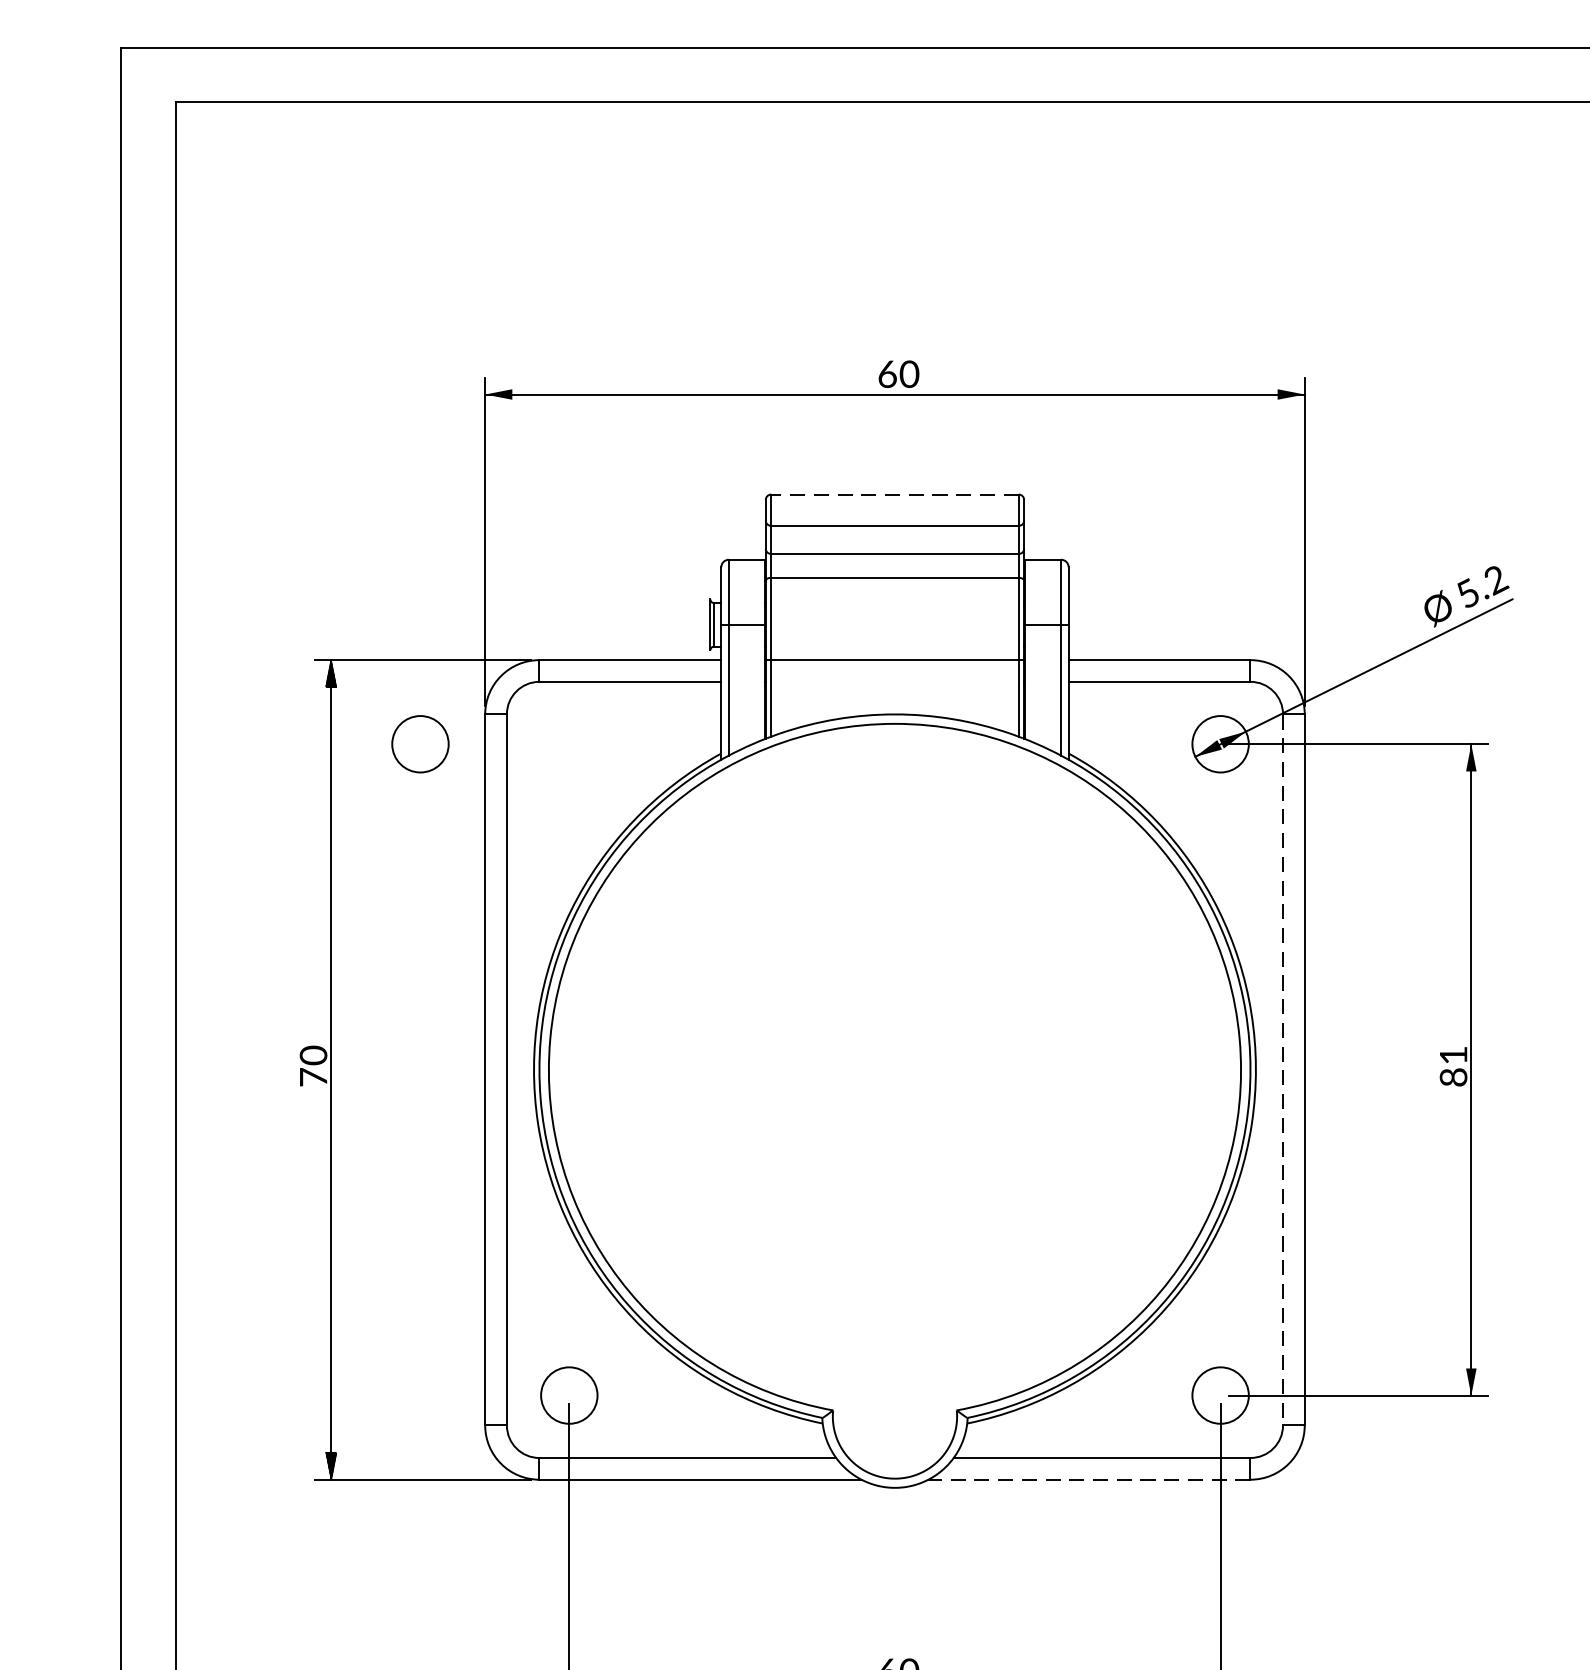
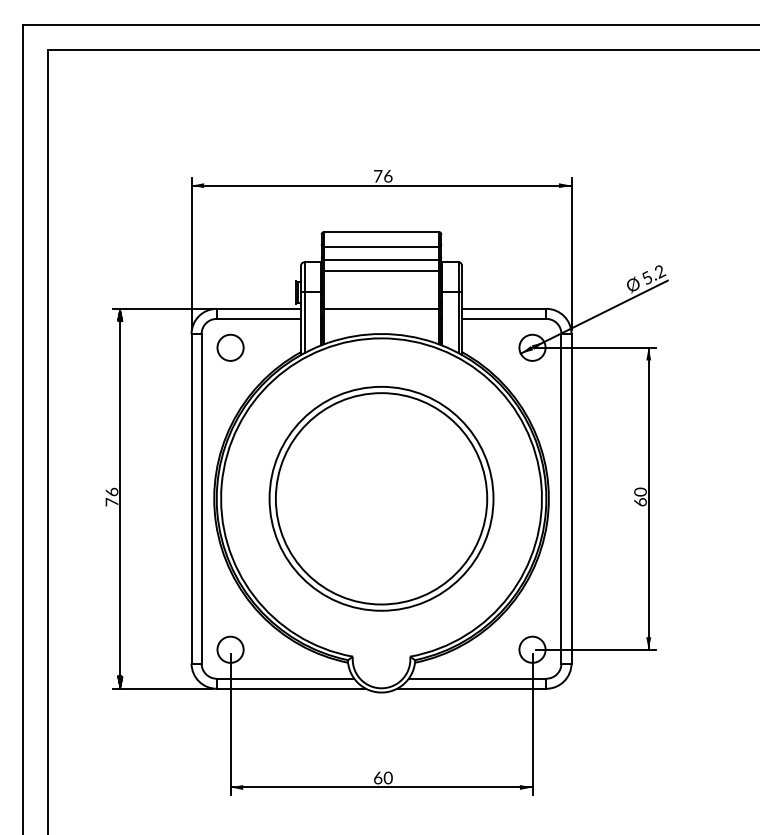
text: (899, 374) -> (383, 176), 60 -> 76
line: (894, 495) -> (381, 232), dashed -> solid
circle: (420, 743) -> (230, 347), moved
text: (312, 1054) -> (111, 491), 70 -> 76
text: (1453, 1064) -> (640, 496), 81 -> 60
part: (894, 1069) -> (381, 498), added
line: (1283, 1069) -> (561, 498), dashed -> solid
line: (1089, 1479) -> (471, 688), dashed -> solid

